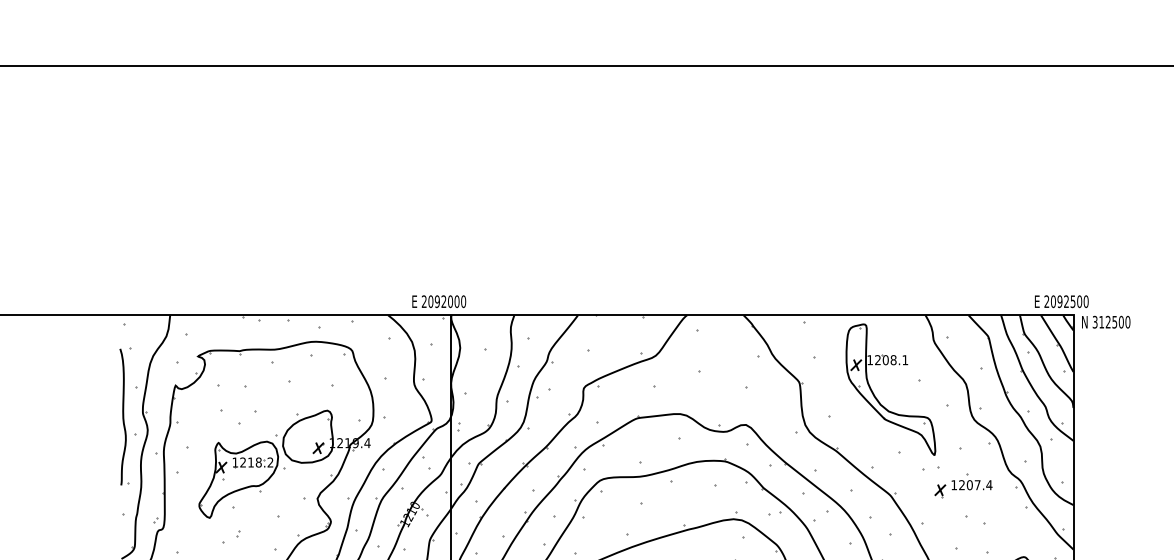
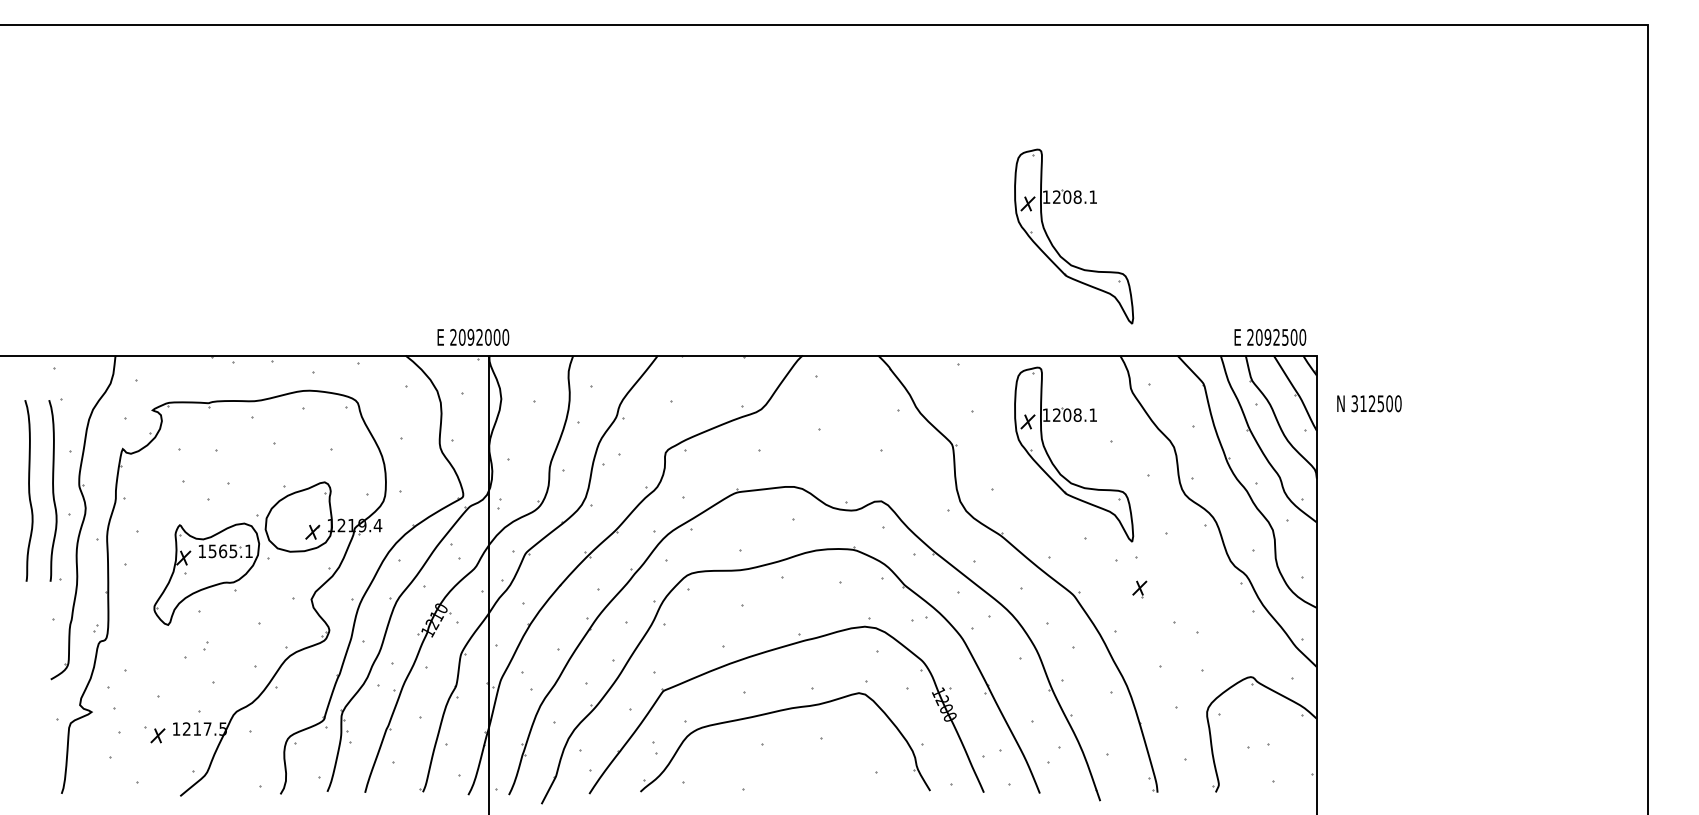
part: (876, 234) -> (1055, 247), added
text: (1061, 301) -> (1270, 337), moved
text: (1106, 322) -> (1369, 403), moved
curve: (104, 416) -> (28, 490), added
text: (256, 462) -> (230, 551), 1218.2 -> 1565.1
part: (972, 482) -> (1182, 577), removed

